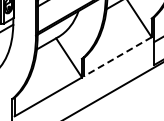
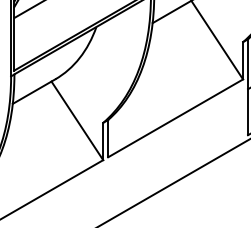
line: (118, 56) -> (176, 118), dashed -> solid

